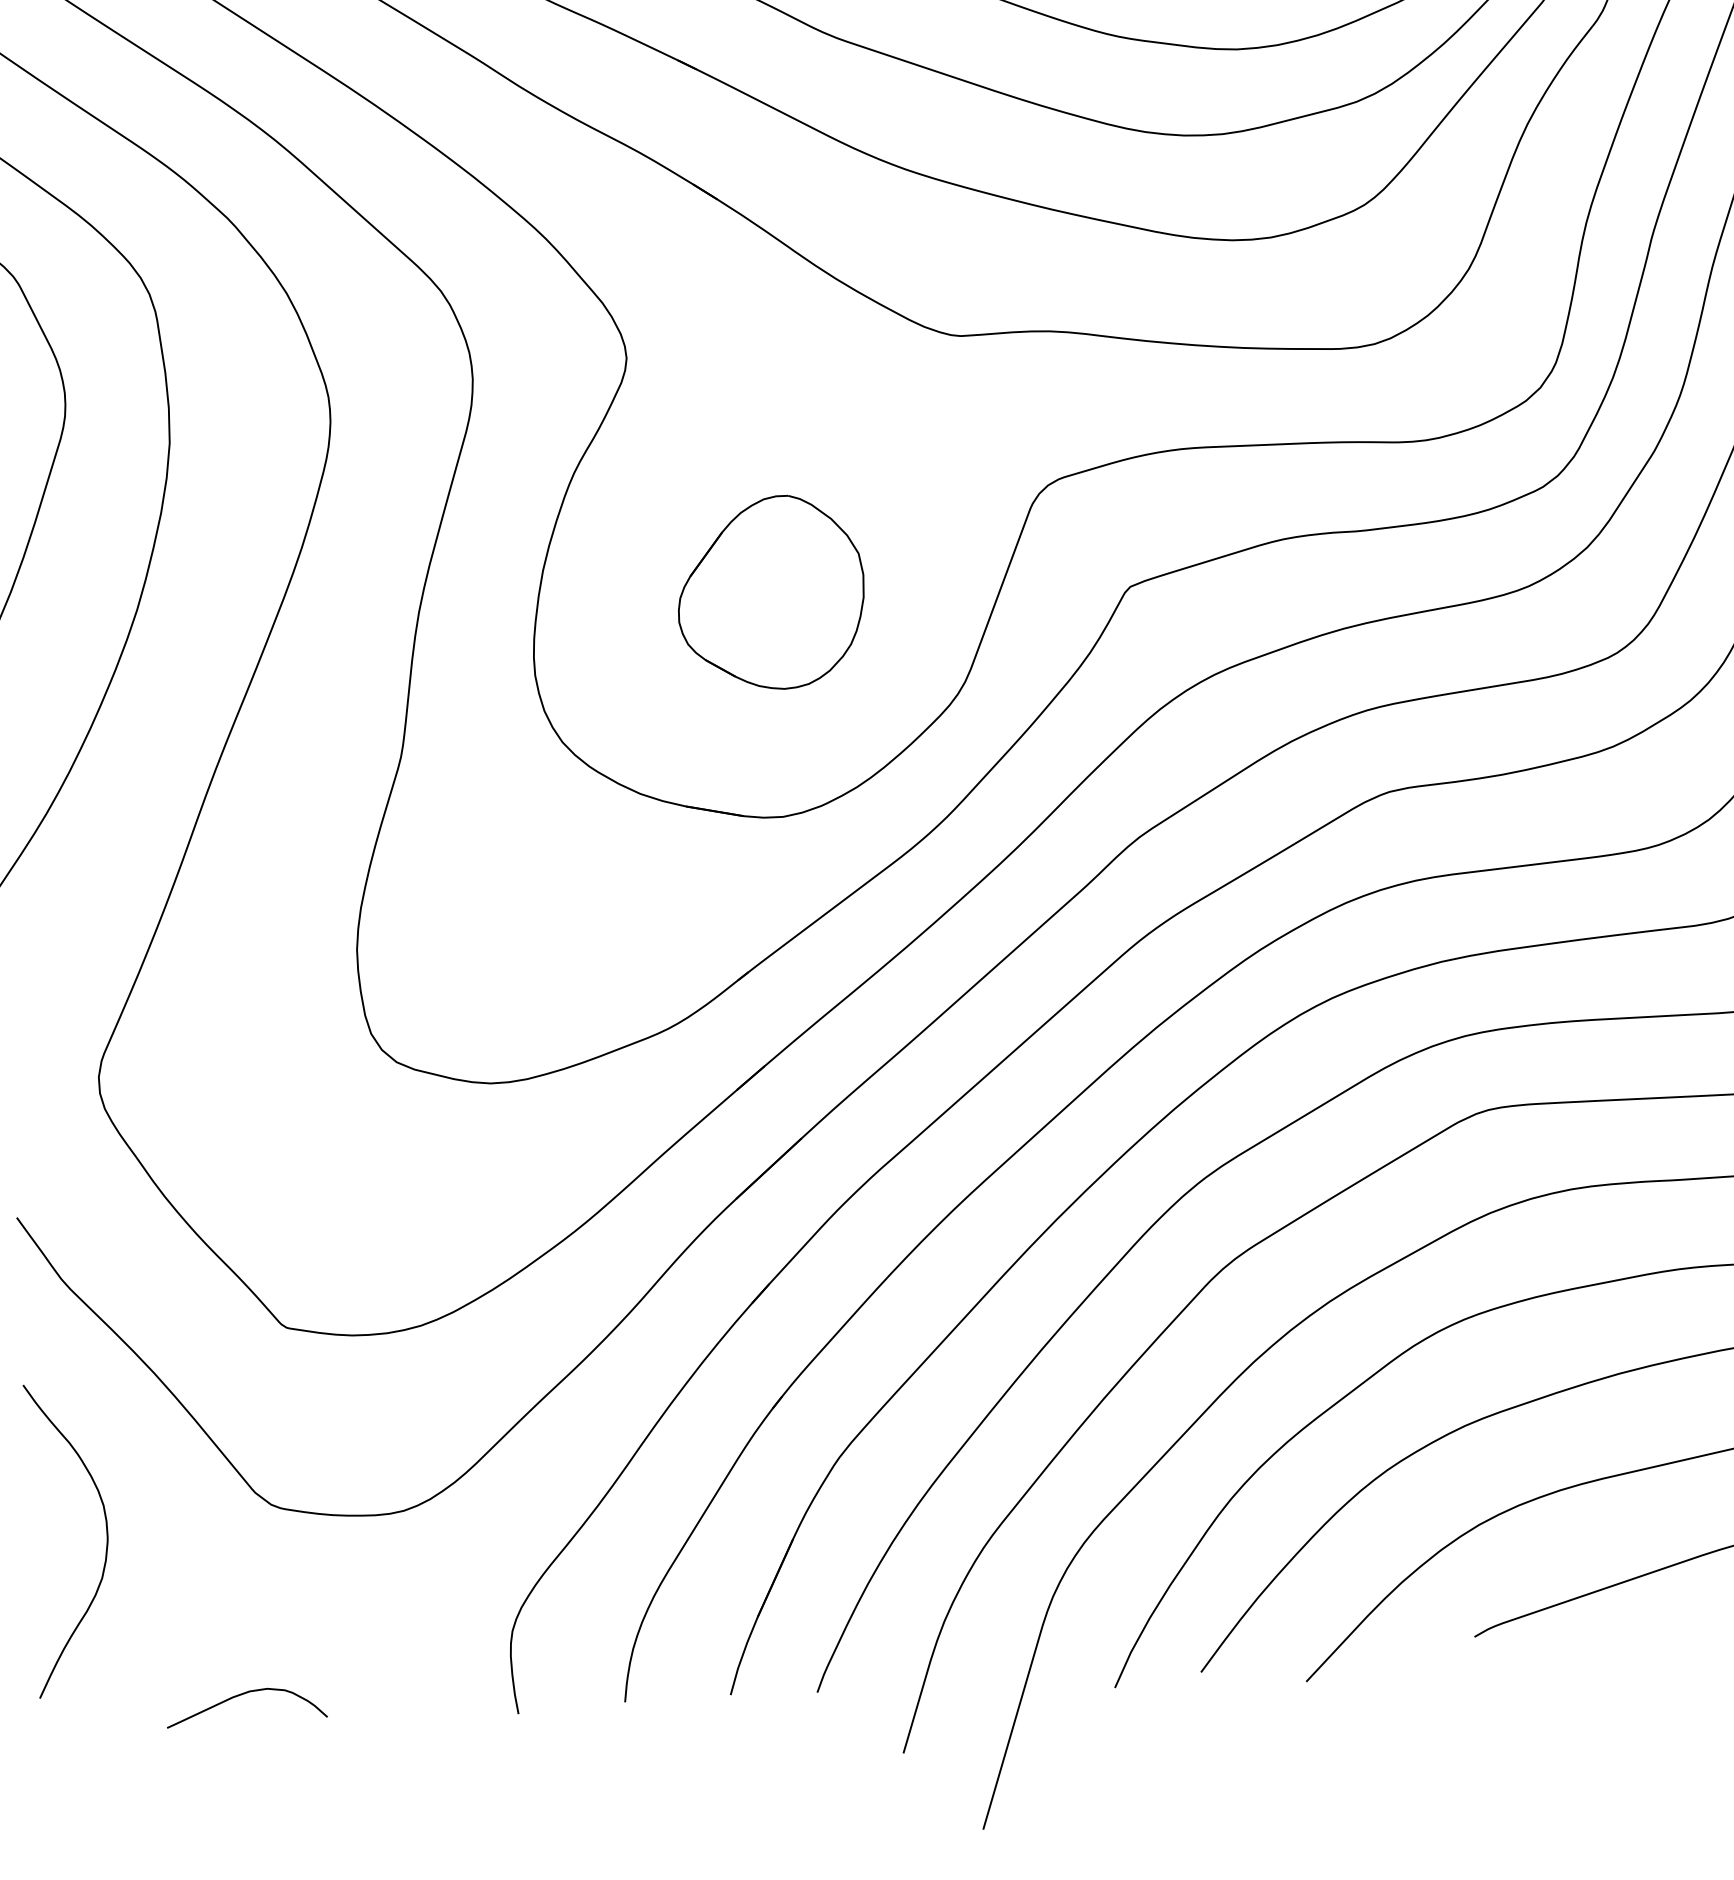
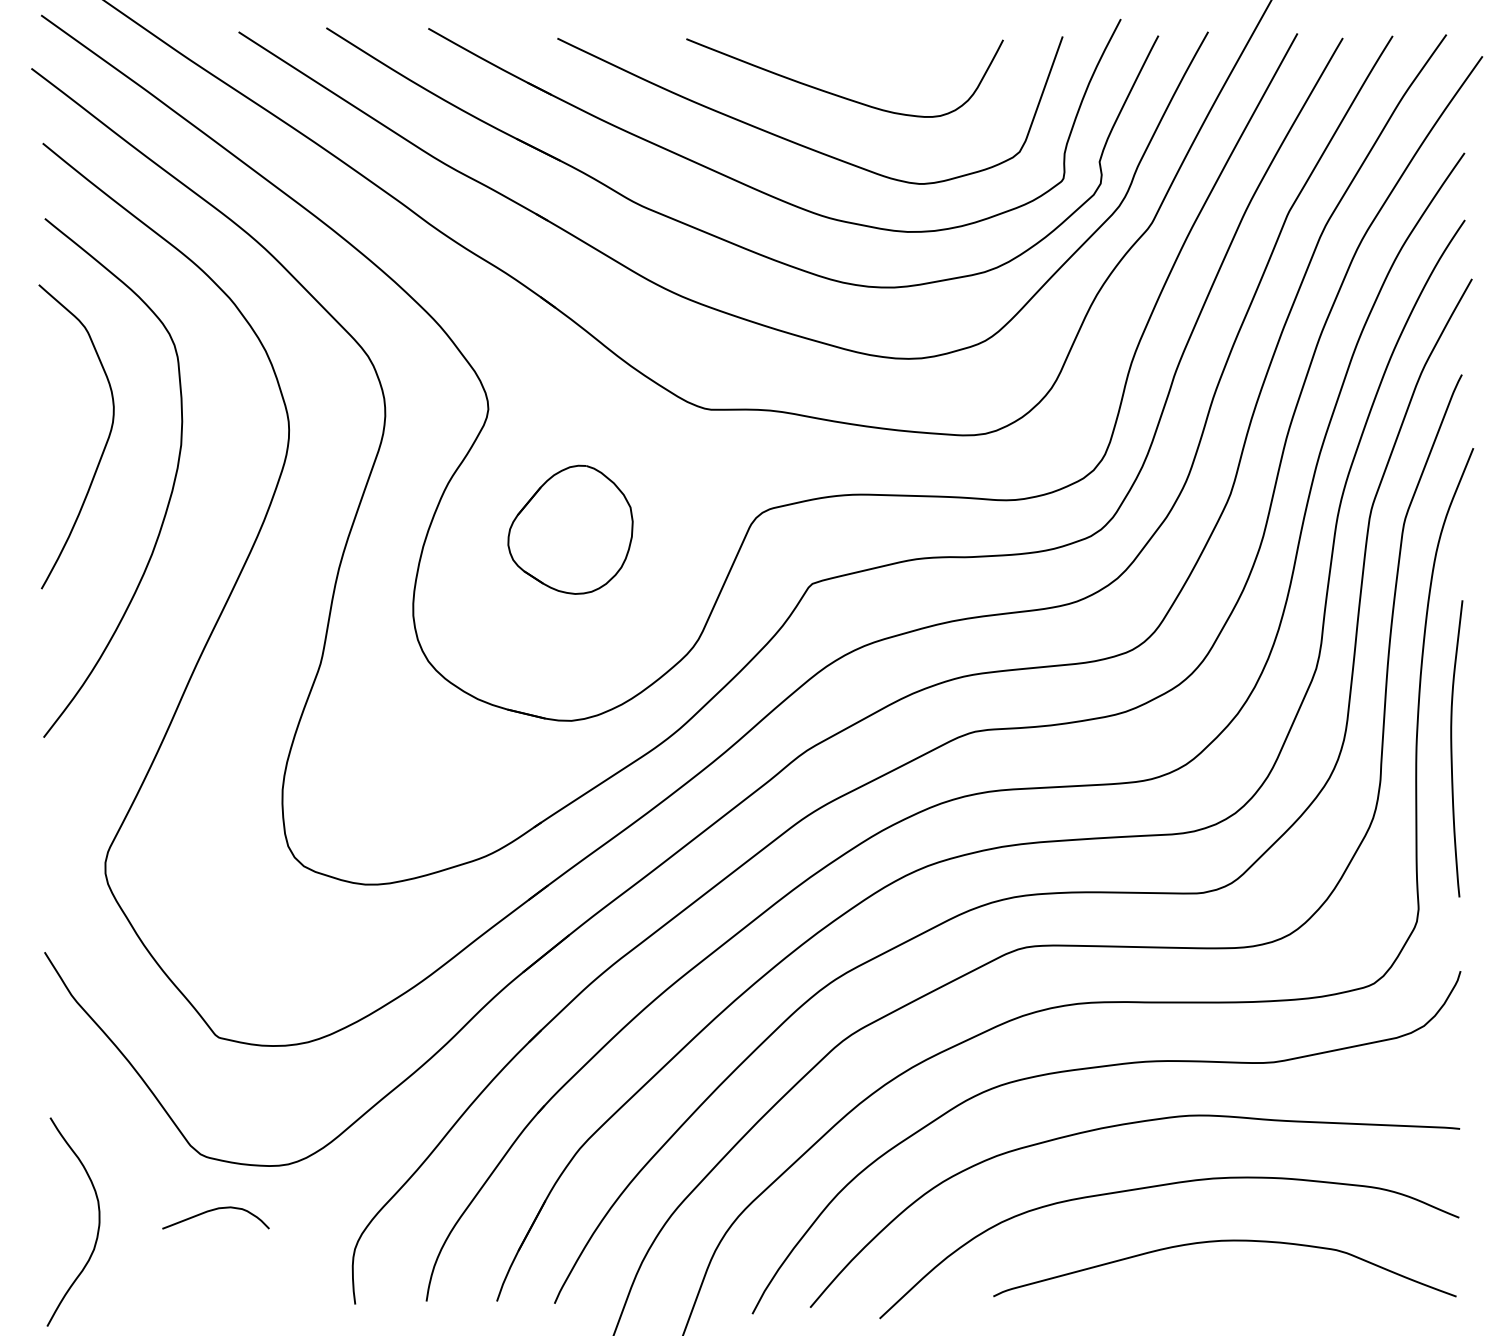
part: (770, 592) -> (570, 529), moved
curve: (106, 1535) -> (98, 1221), moved
curve: (244, 1695) -> (215, 1210), moved

